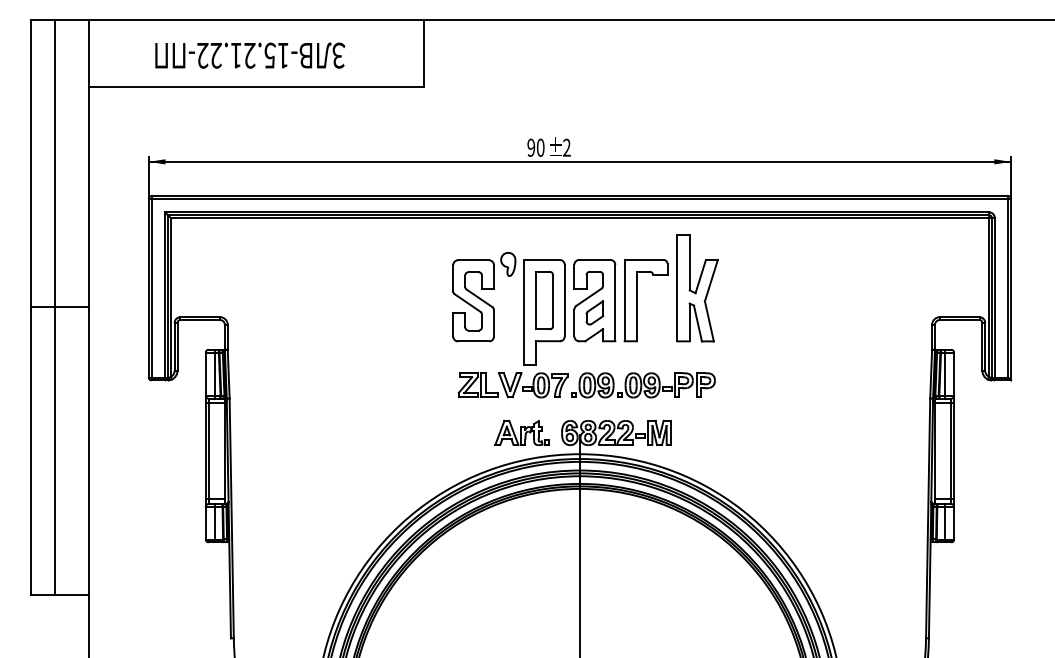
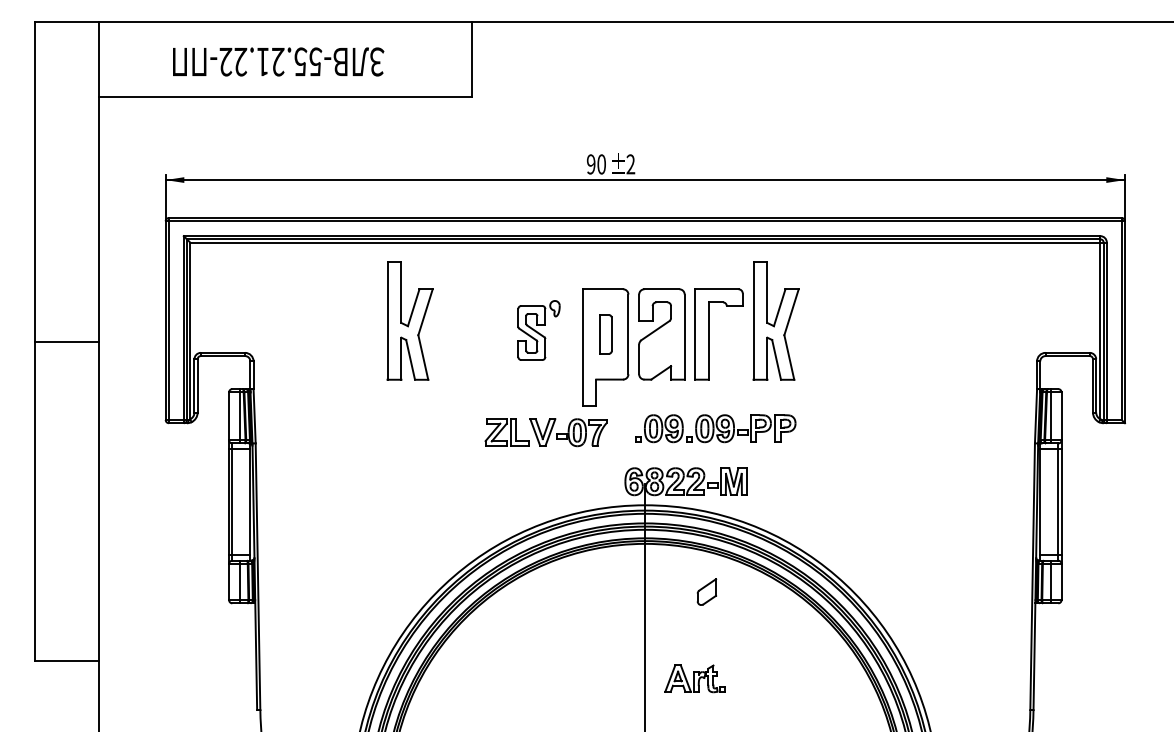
text: (283, 55) -> (315, 61), -15.21.22- -> -55.21.22-
part: (367, 288) -> (409, 320), added
part: (483, 297) -> (538, 330), size x0.6
part: (544, 300) -> (605, 334), size x0.6
line: (55, 306) -> (61, 341), removed
part: (594, 312) -> (706, 591), moved
part: (512, 385) -> (545, 432), moved
part: (521, 432) -> (694, 678), moved

